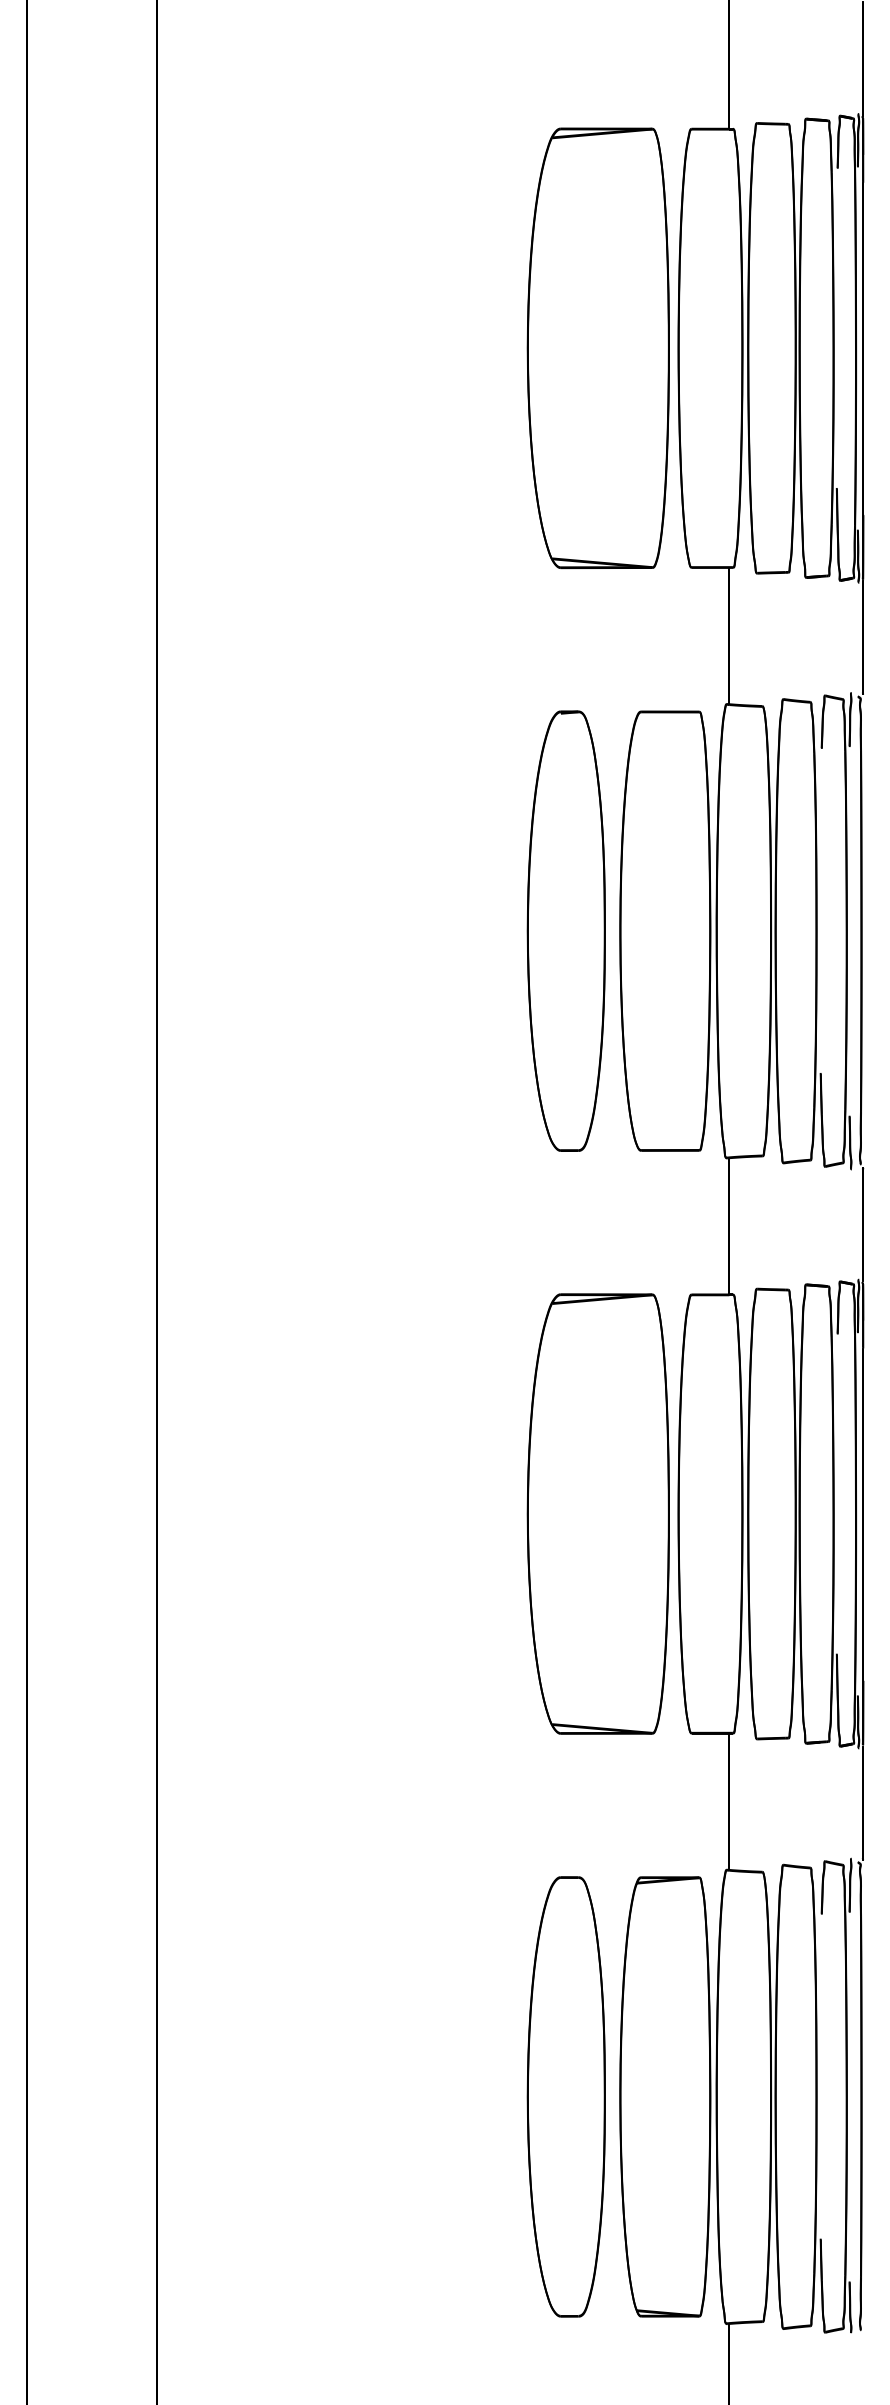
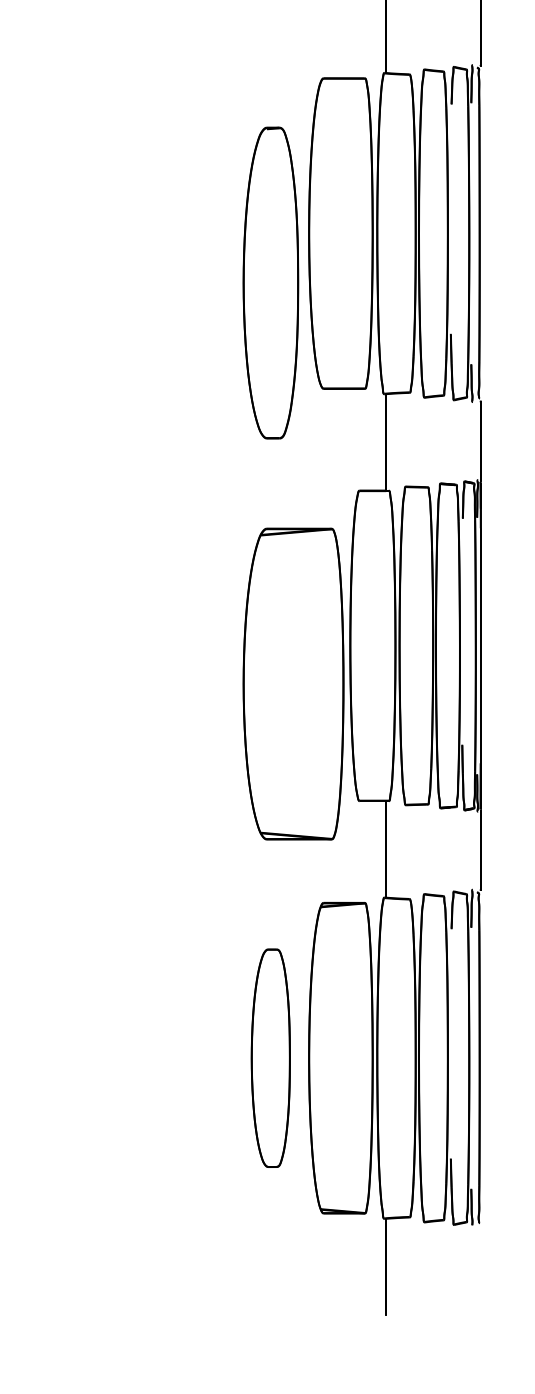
part: (565, 930) -> (270, 282), moved
part: (597, 1513) -> (292, 683), moved
part: (565, 2096) -> (270, 1057), size x0.7

